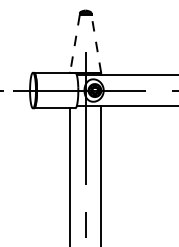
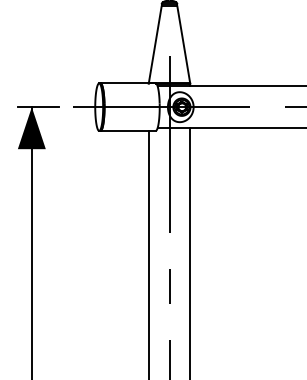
line: (96, 43) -> (183, 44), dashed -> solid
line: (75, 44) -> (155, 45), dashed -> solid

